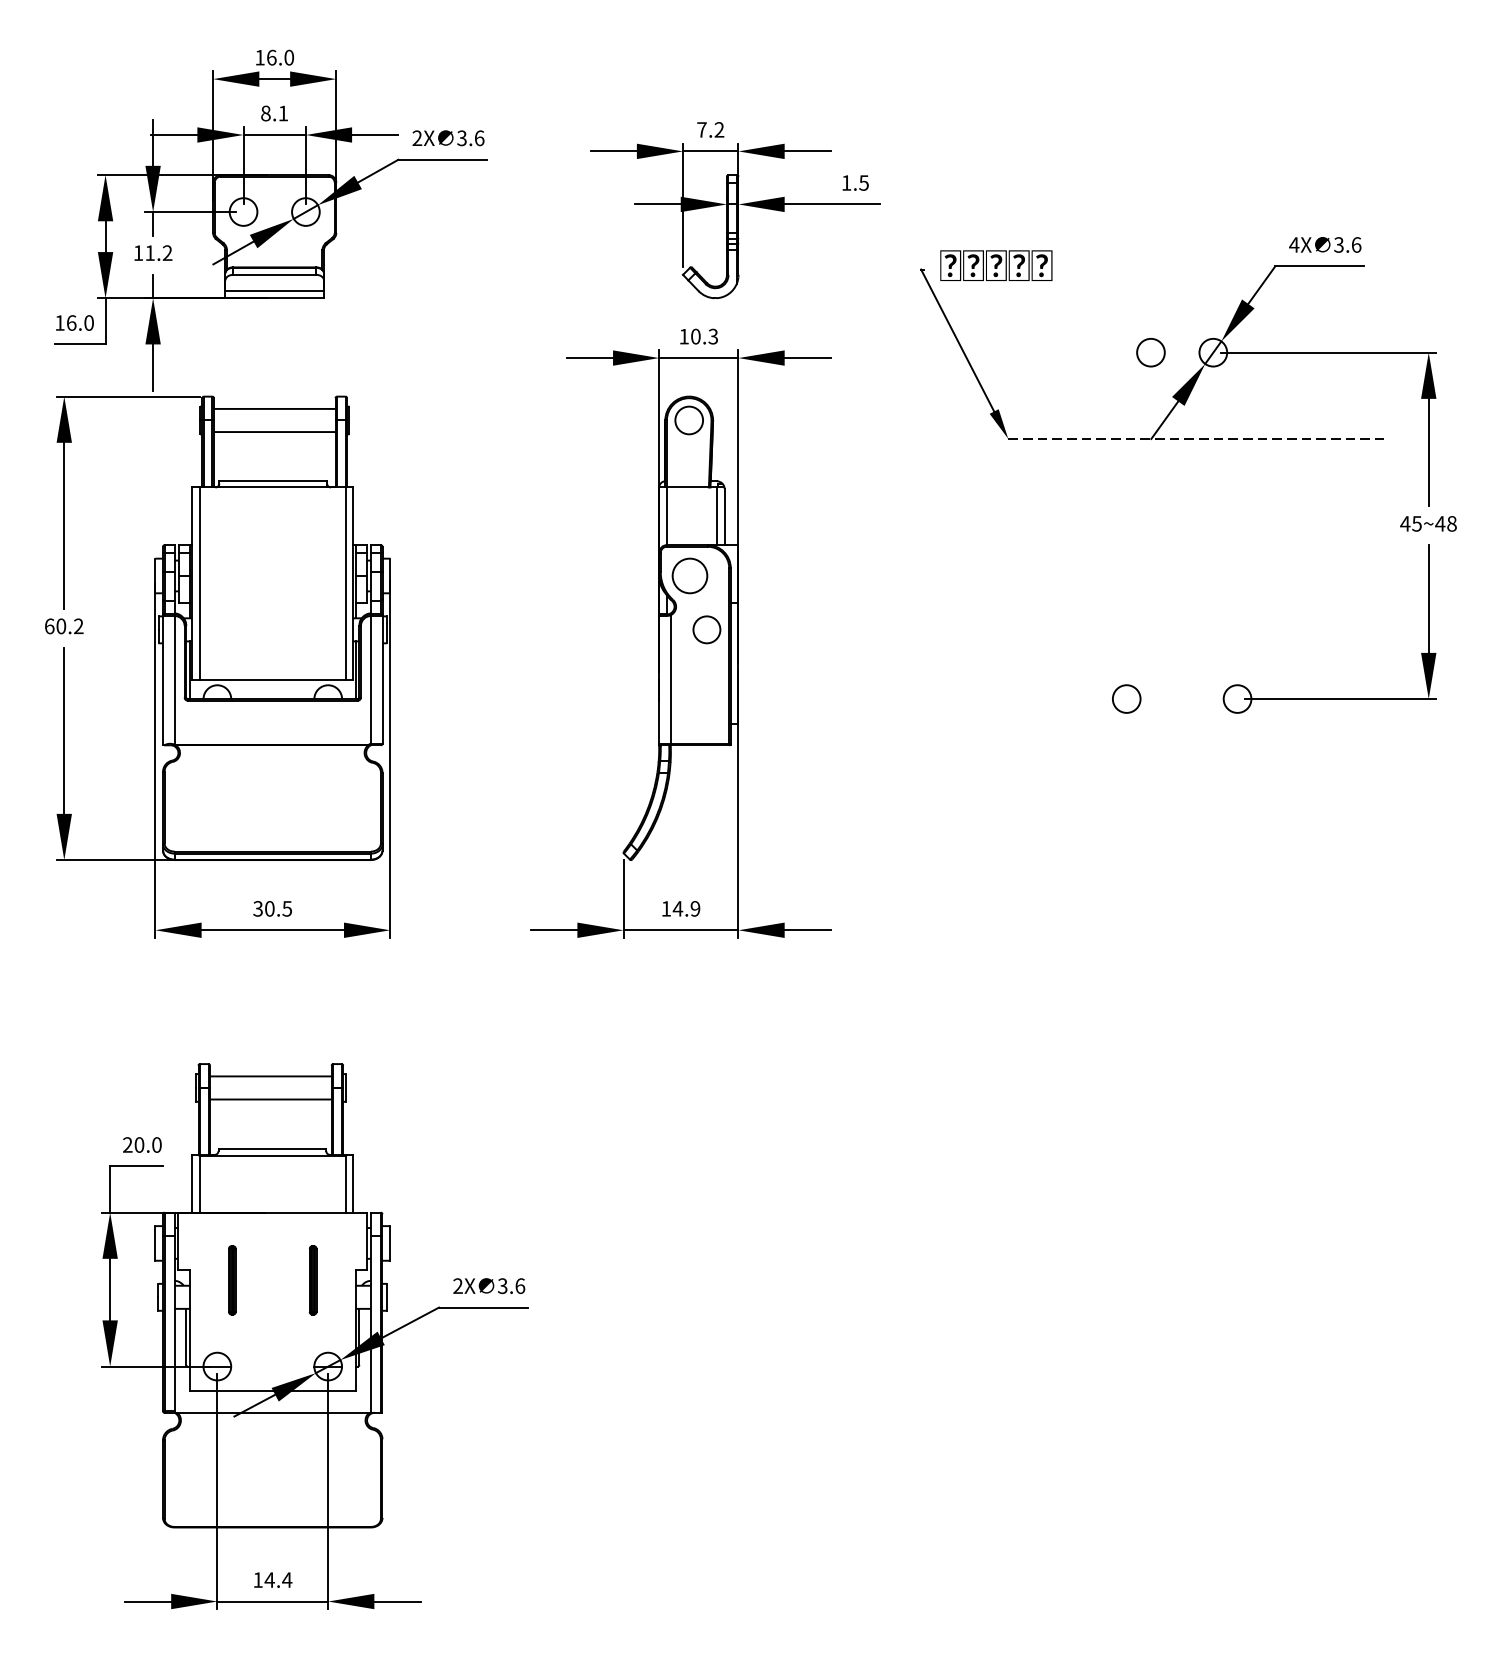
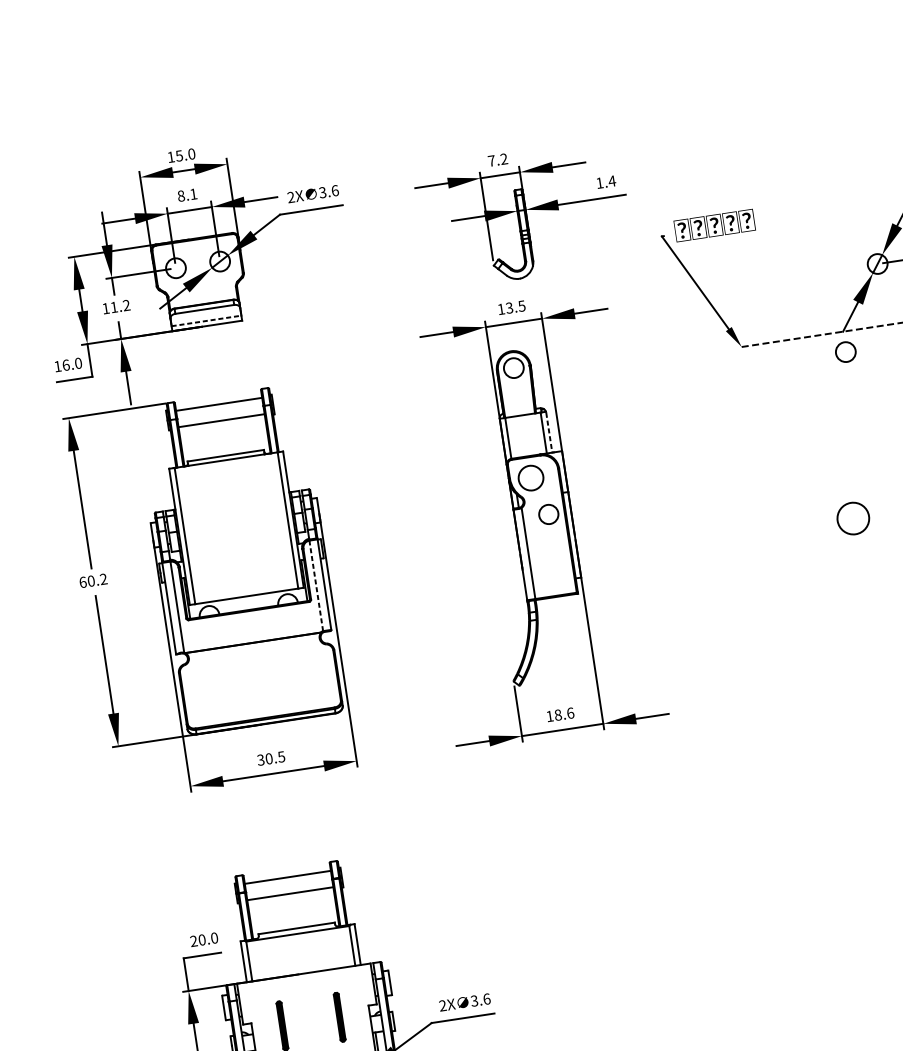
text: (271, 57) -> (179, 155), 16.0 -> 15.0
text: (863, 182) -> (611, 180), 1.5 -> 1.4
line: (275, 291) -> (207, 321), solid -> dashed
text: (704, 336) -> (515, 307), 10.3 -> 13.5
circle: (1150, 352) -> (845, 352), moved
line: (724, 517) -> (549, 433), solid -> dashed
line: (370, 679) -> (315, 585), solid -> dashed
circle: (1126, 698) -> (853, 518), size x1.6
text: (686, 908) -> (564, 713), 14.9 -> 18.6

